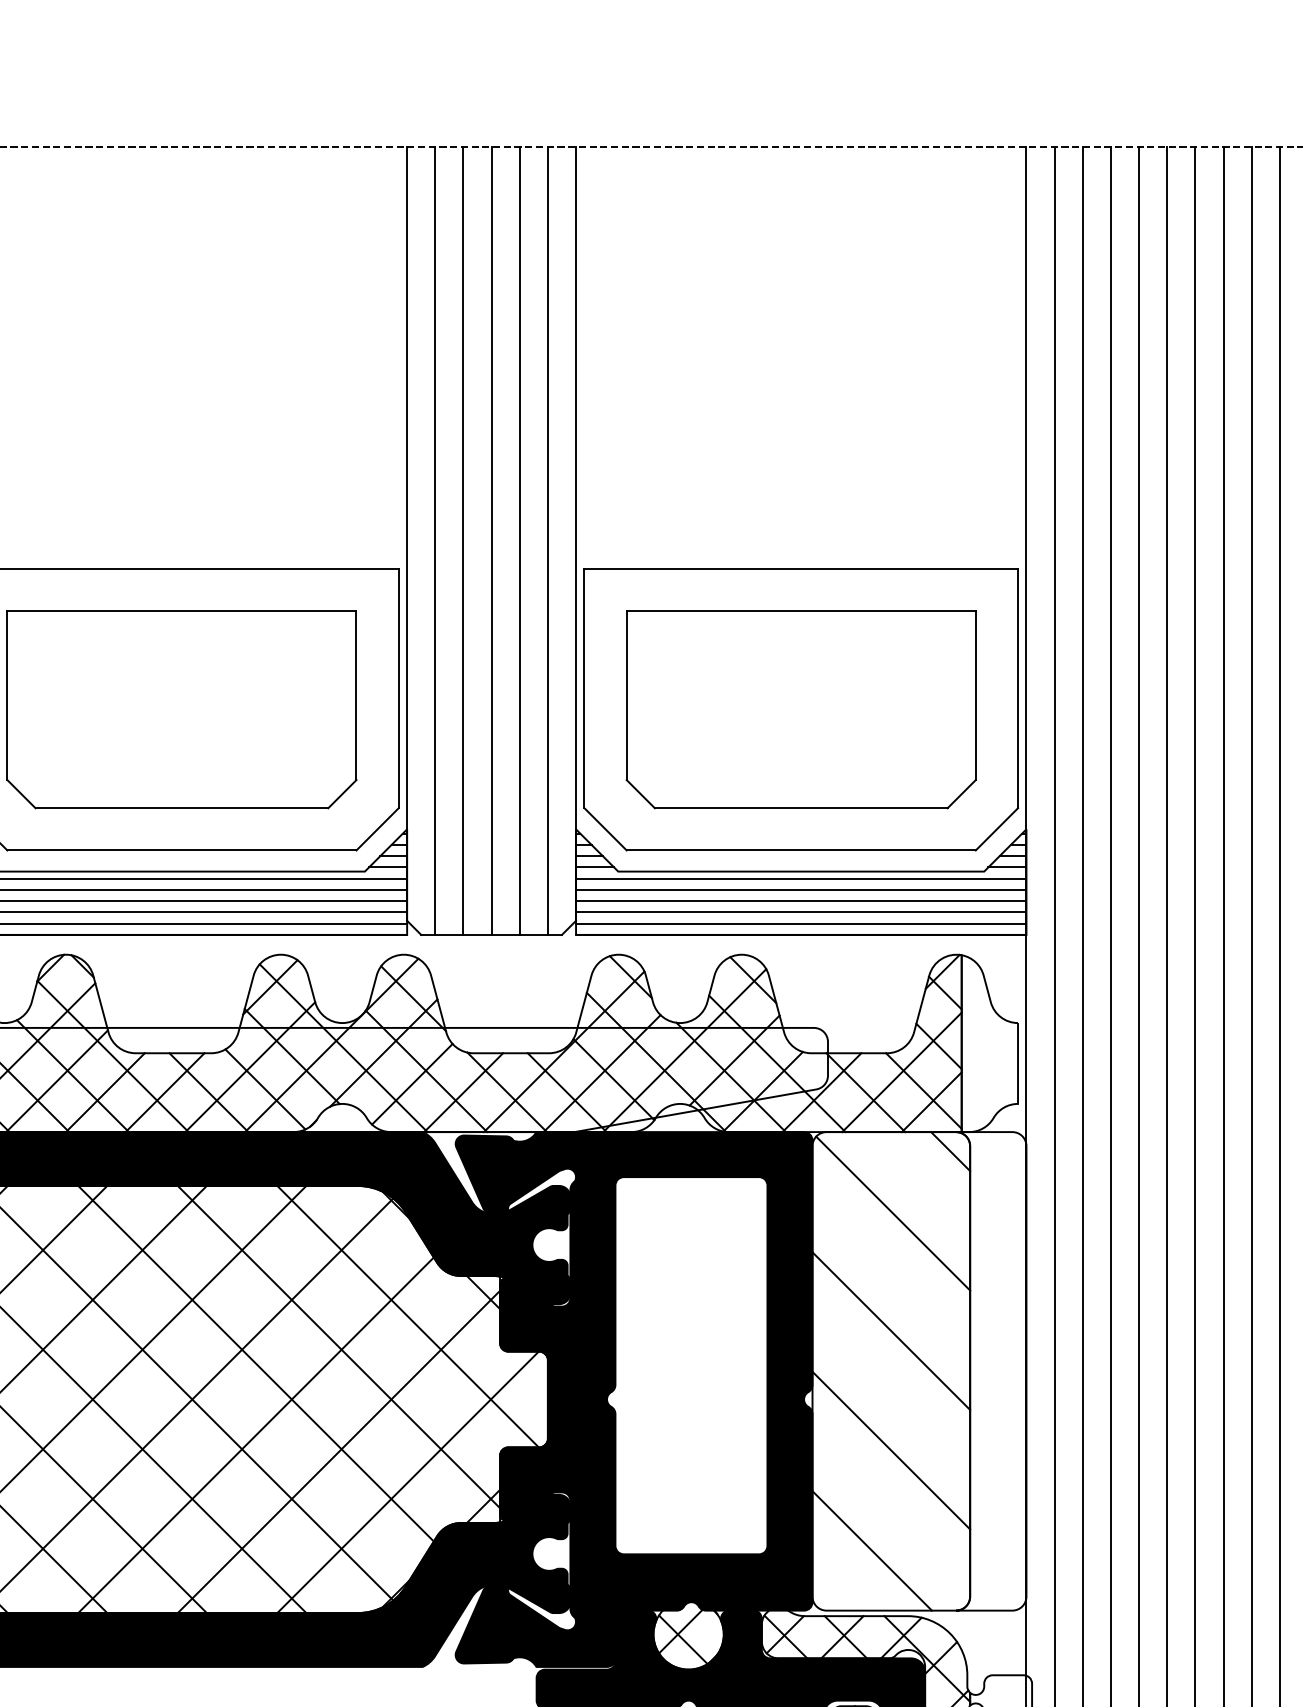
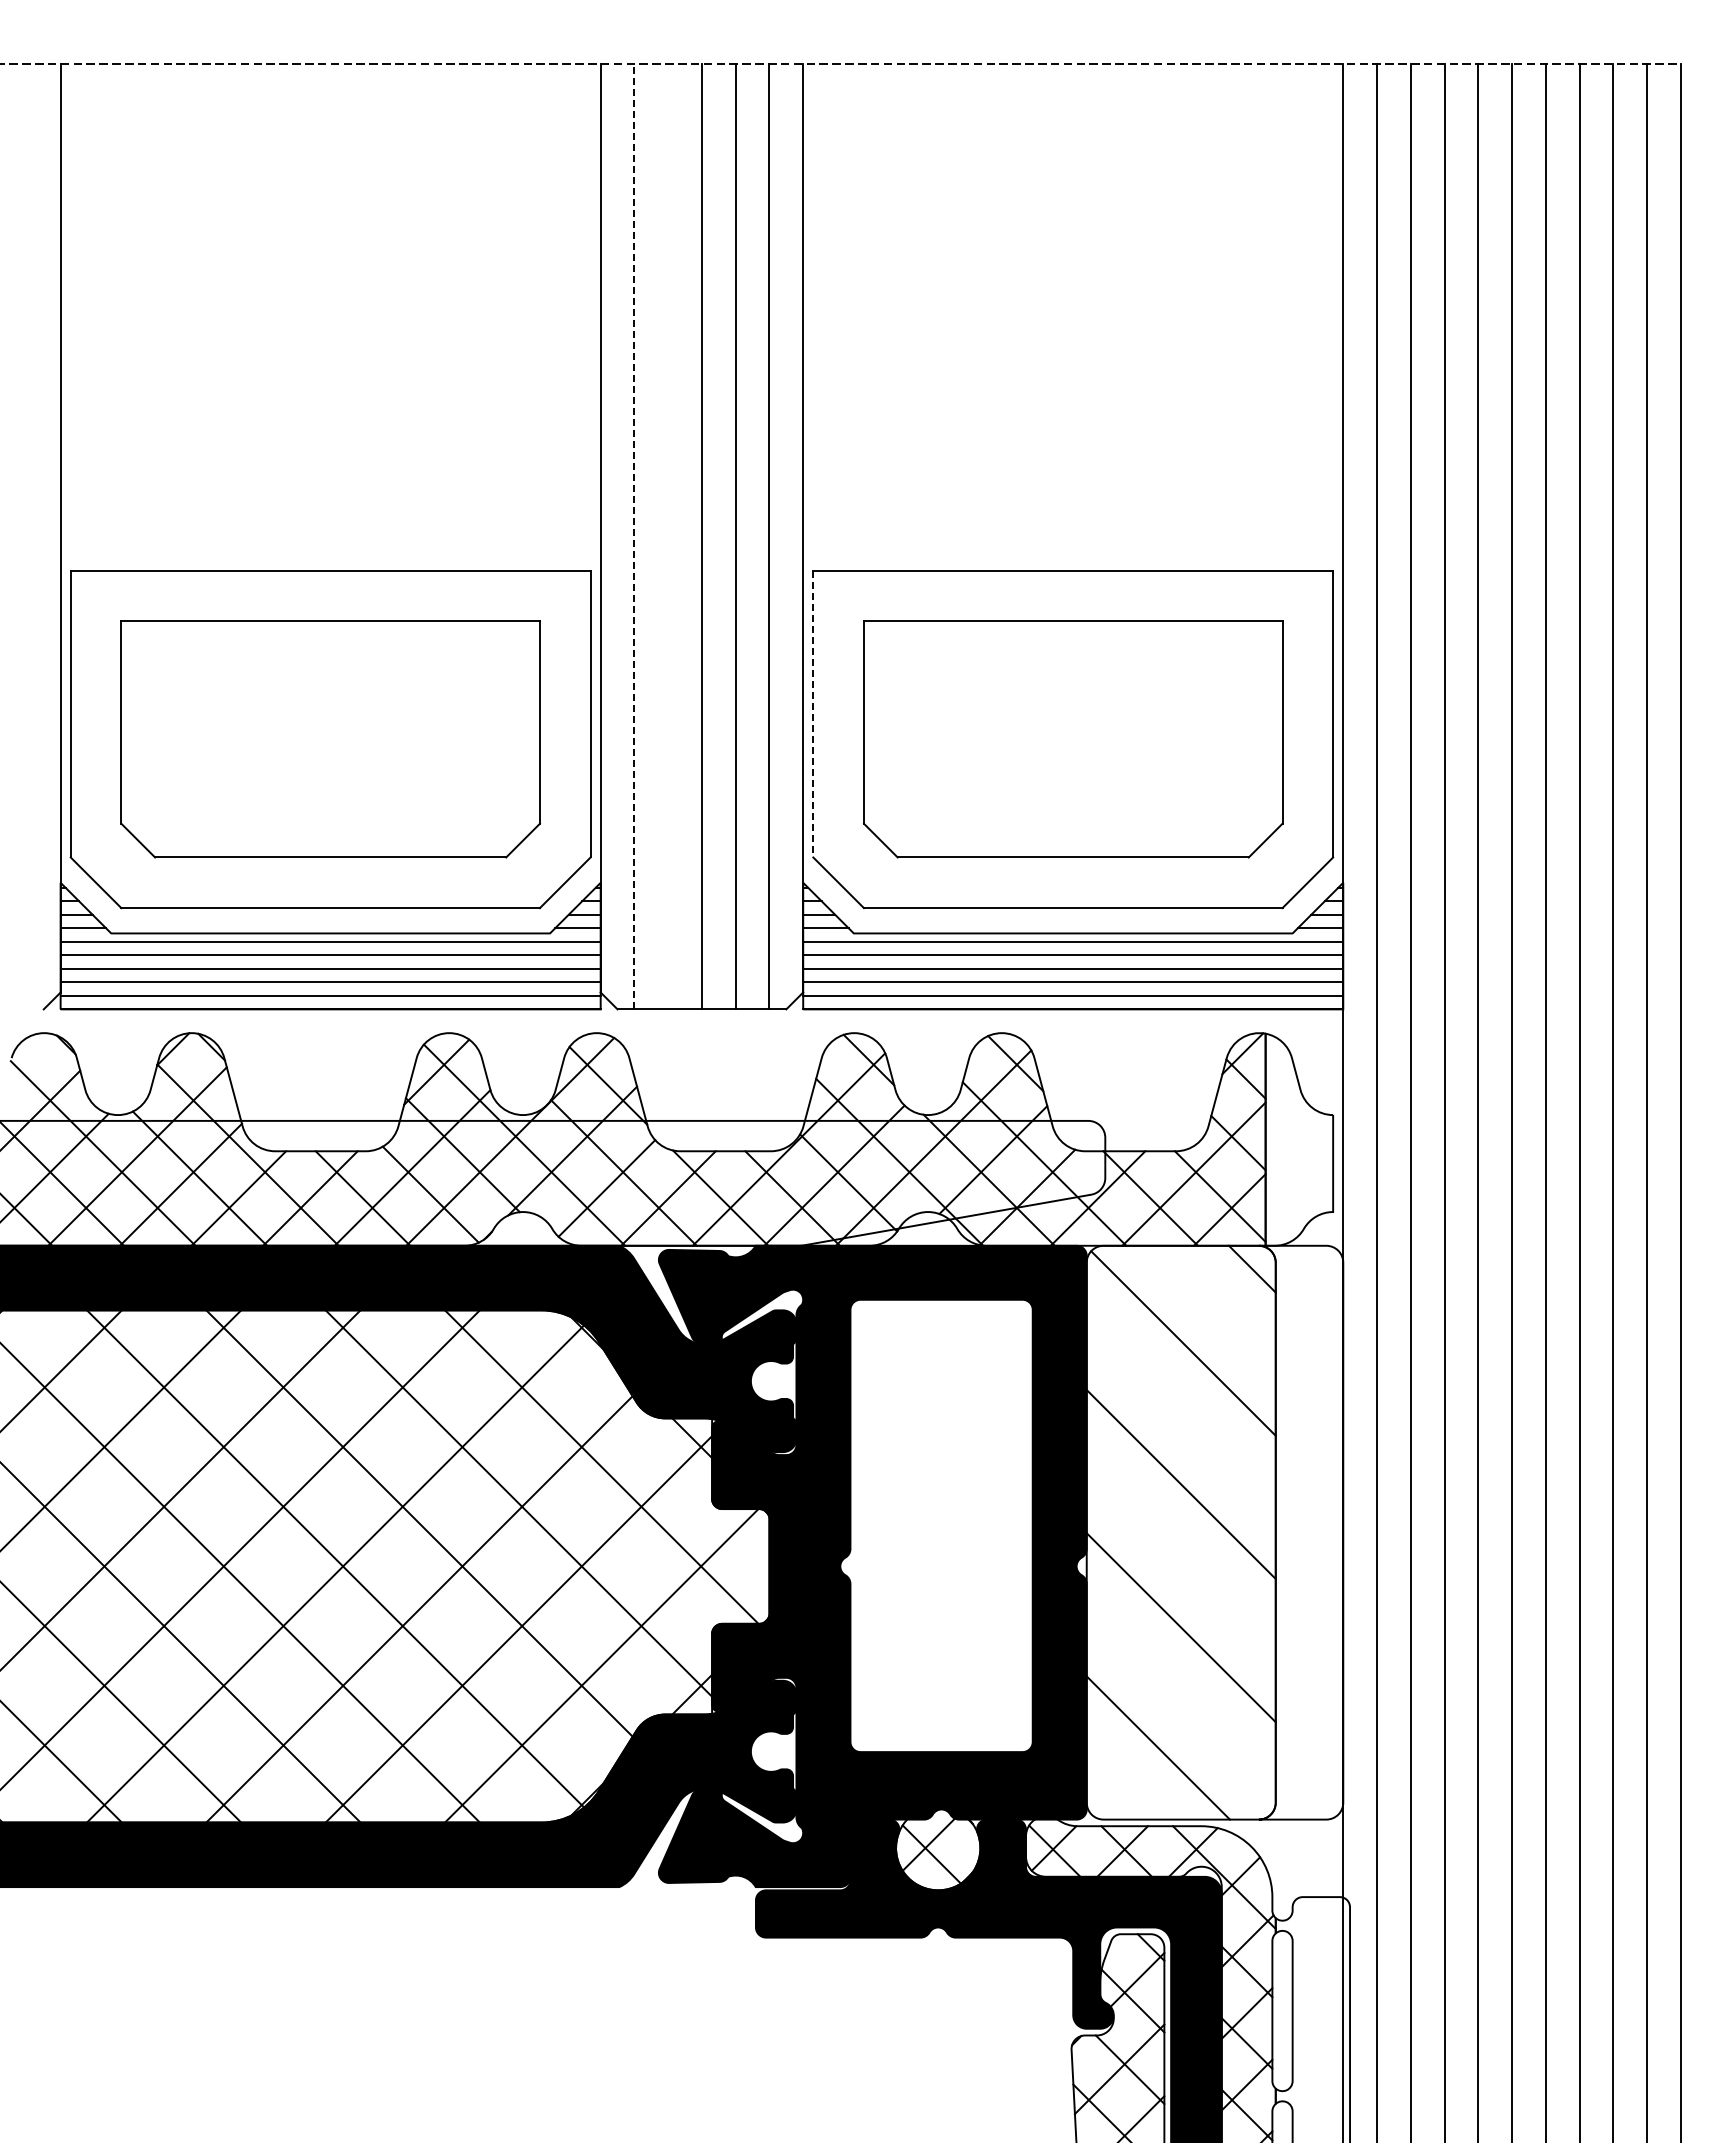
line: (435, 540) -> (634, 536), solid -> dashed
line: (463, 540) -> (668, 536), removed
line: (584, 688) -> (813, 714), solid -> dashed

